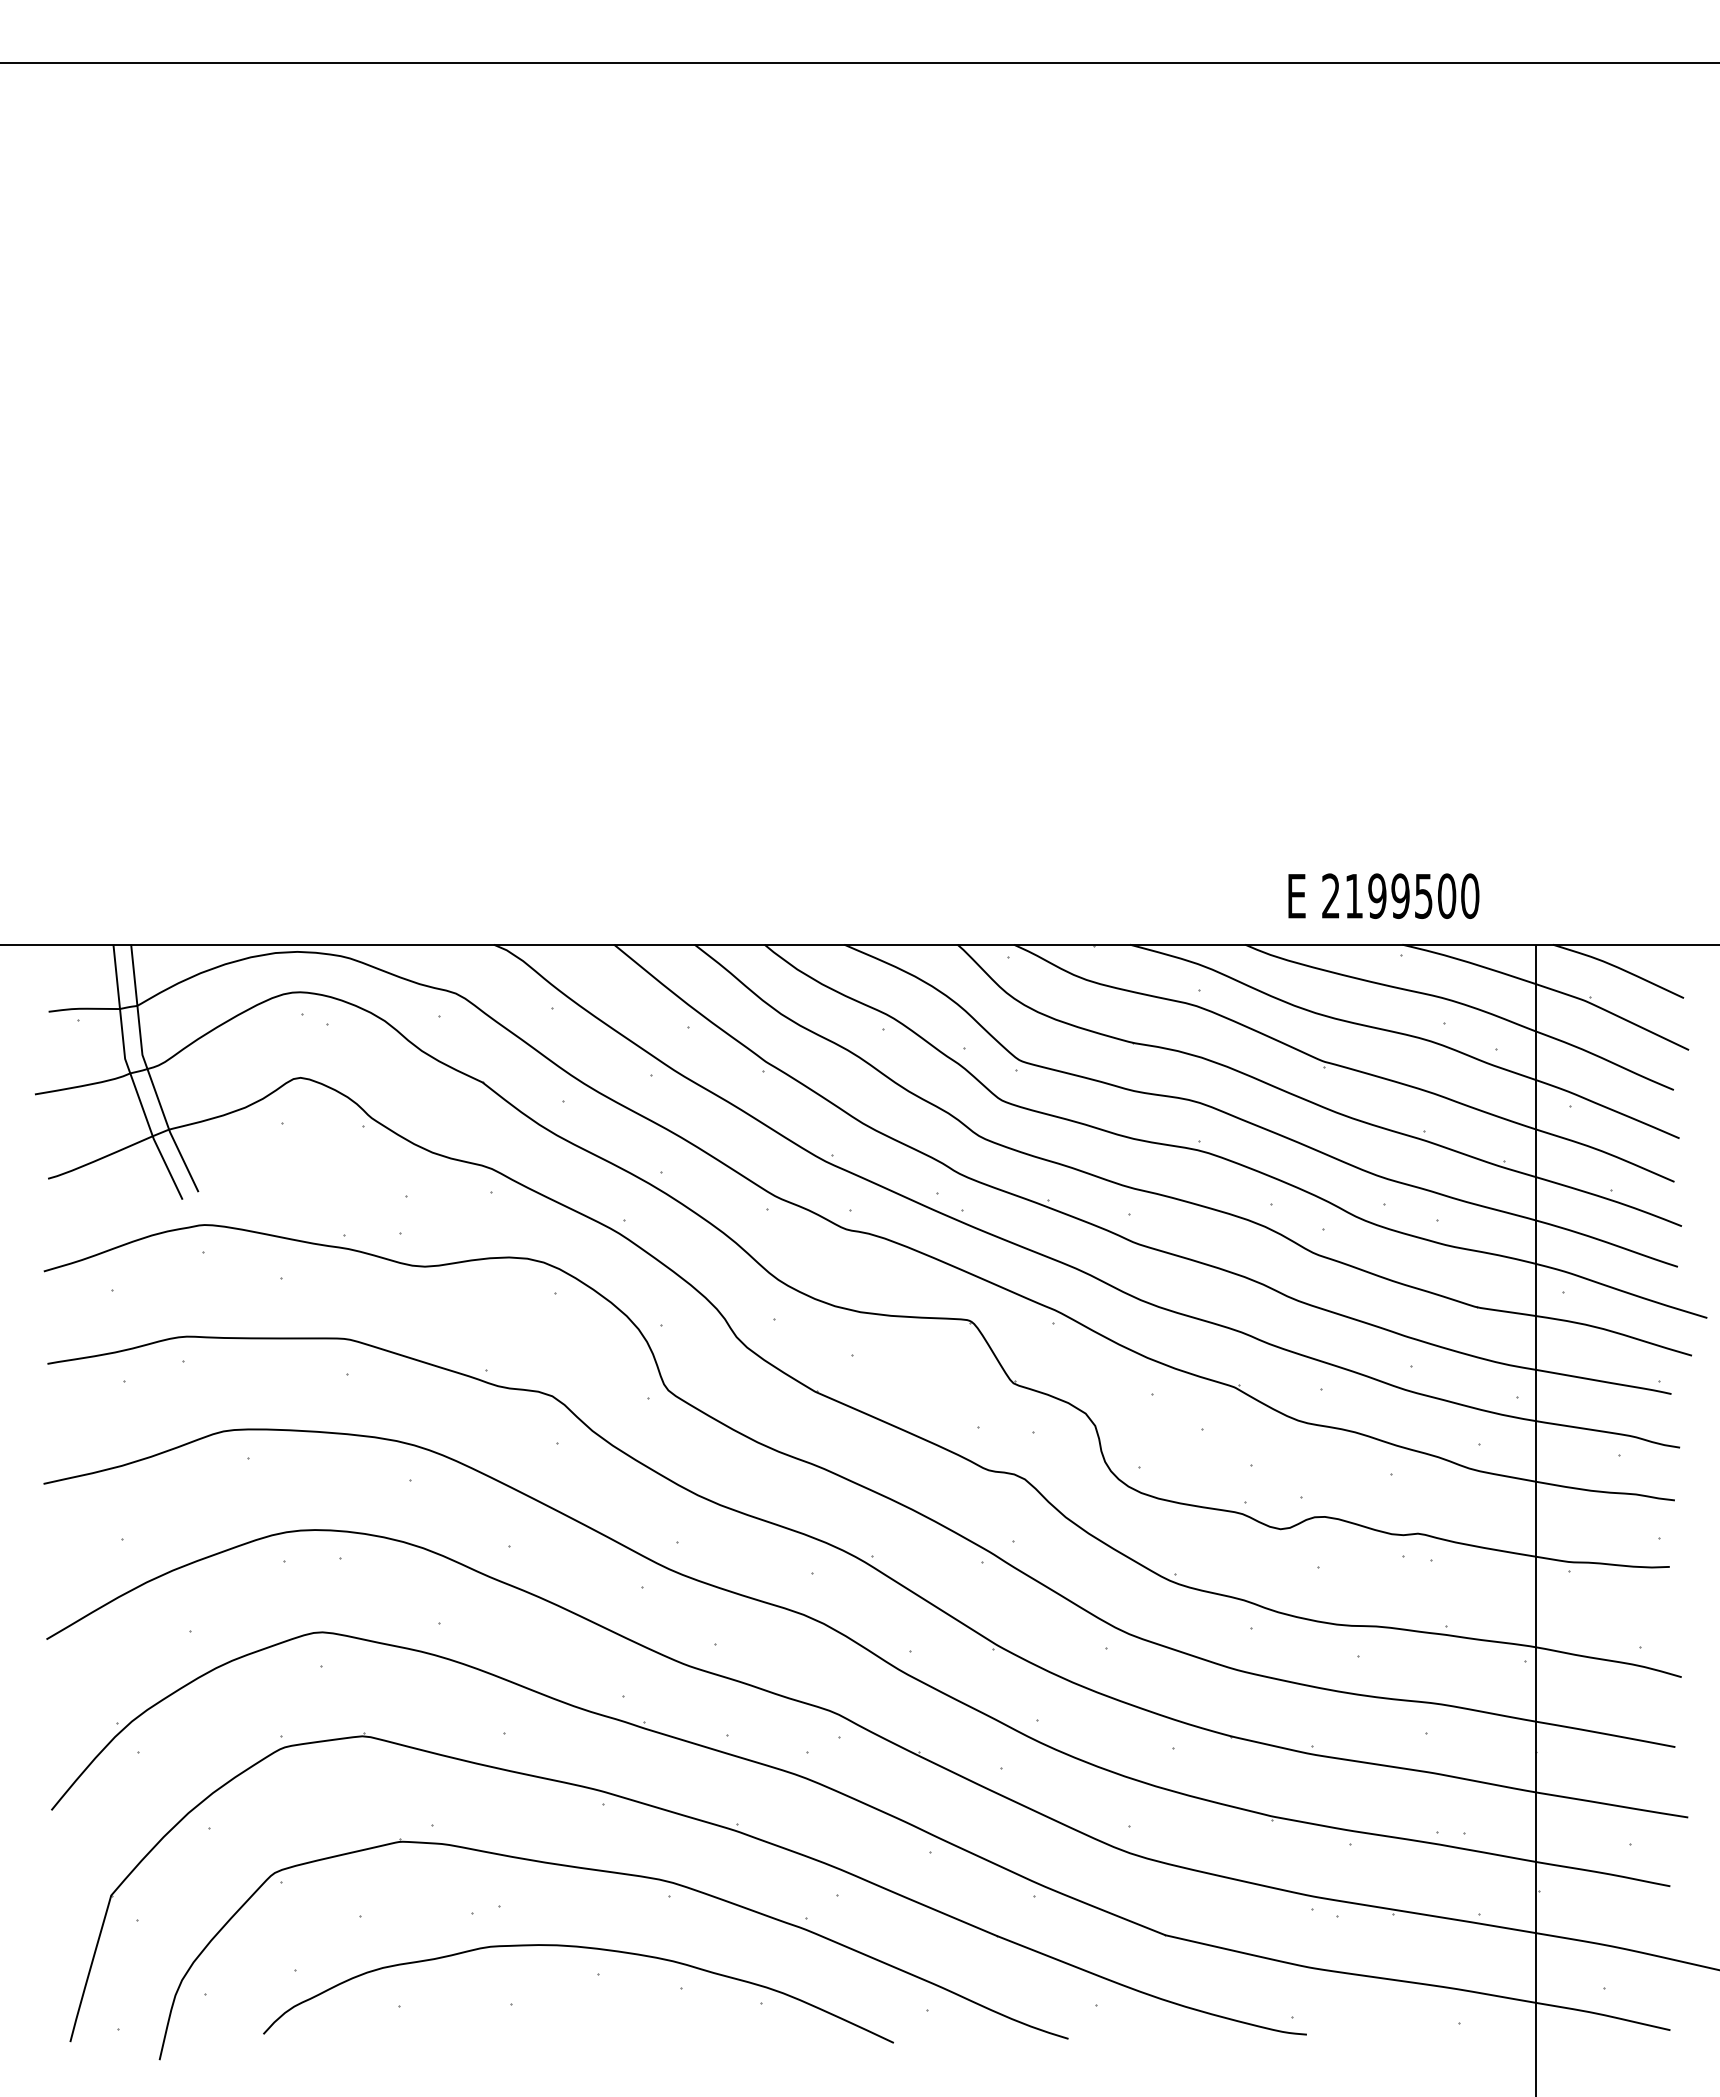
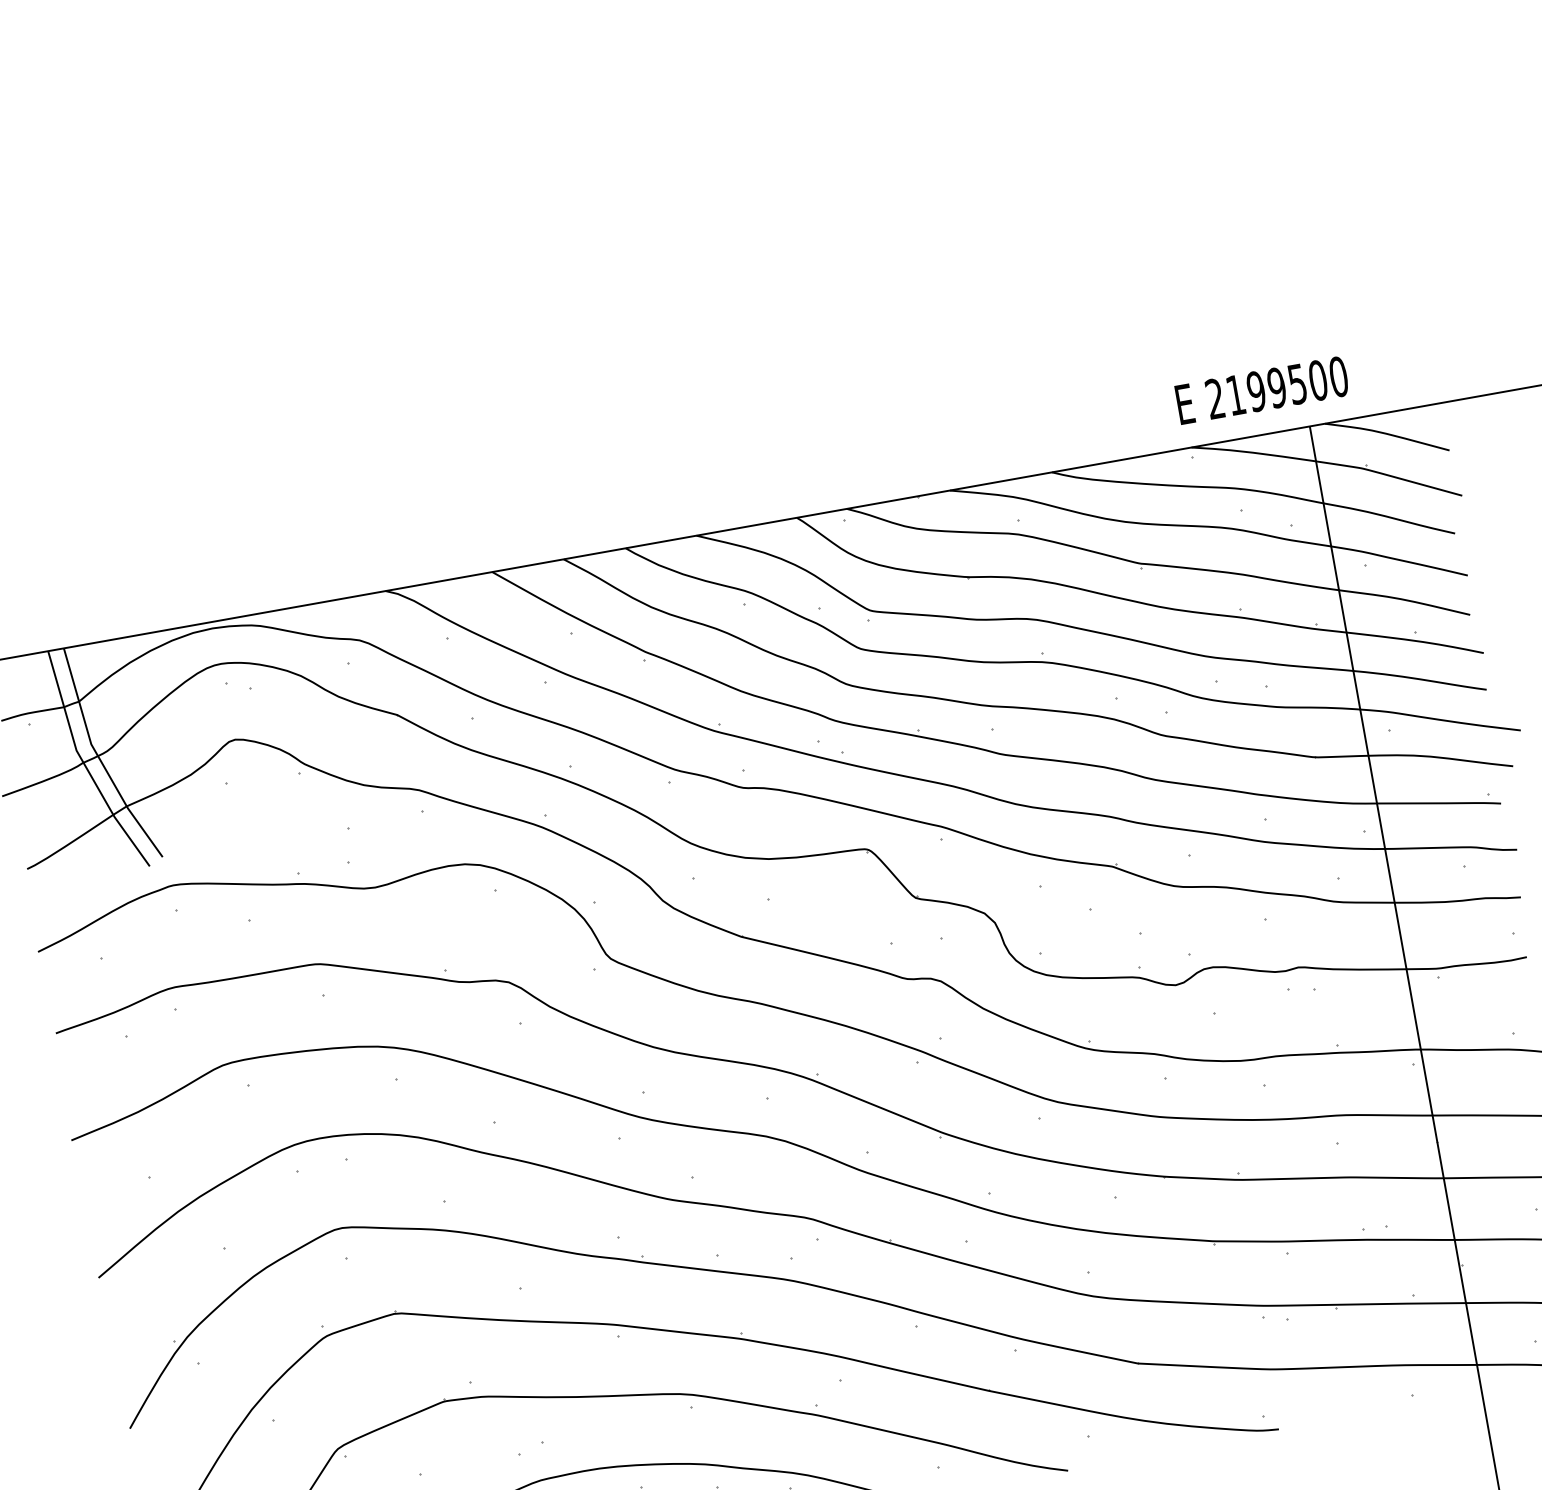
text: (1383, 895) -> (1261, 389), moved

